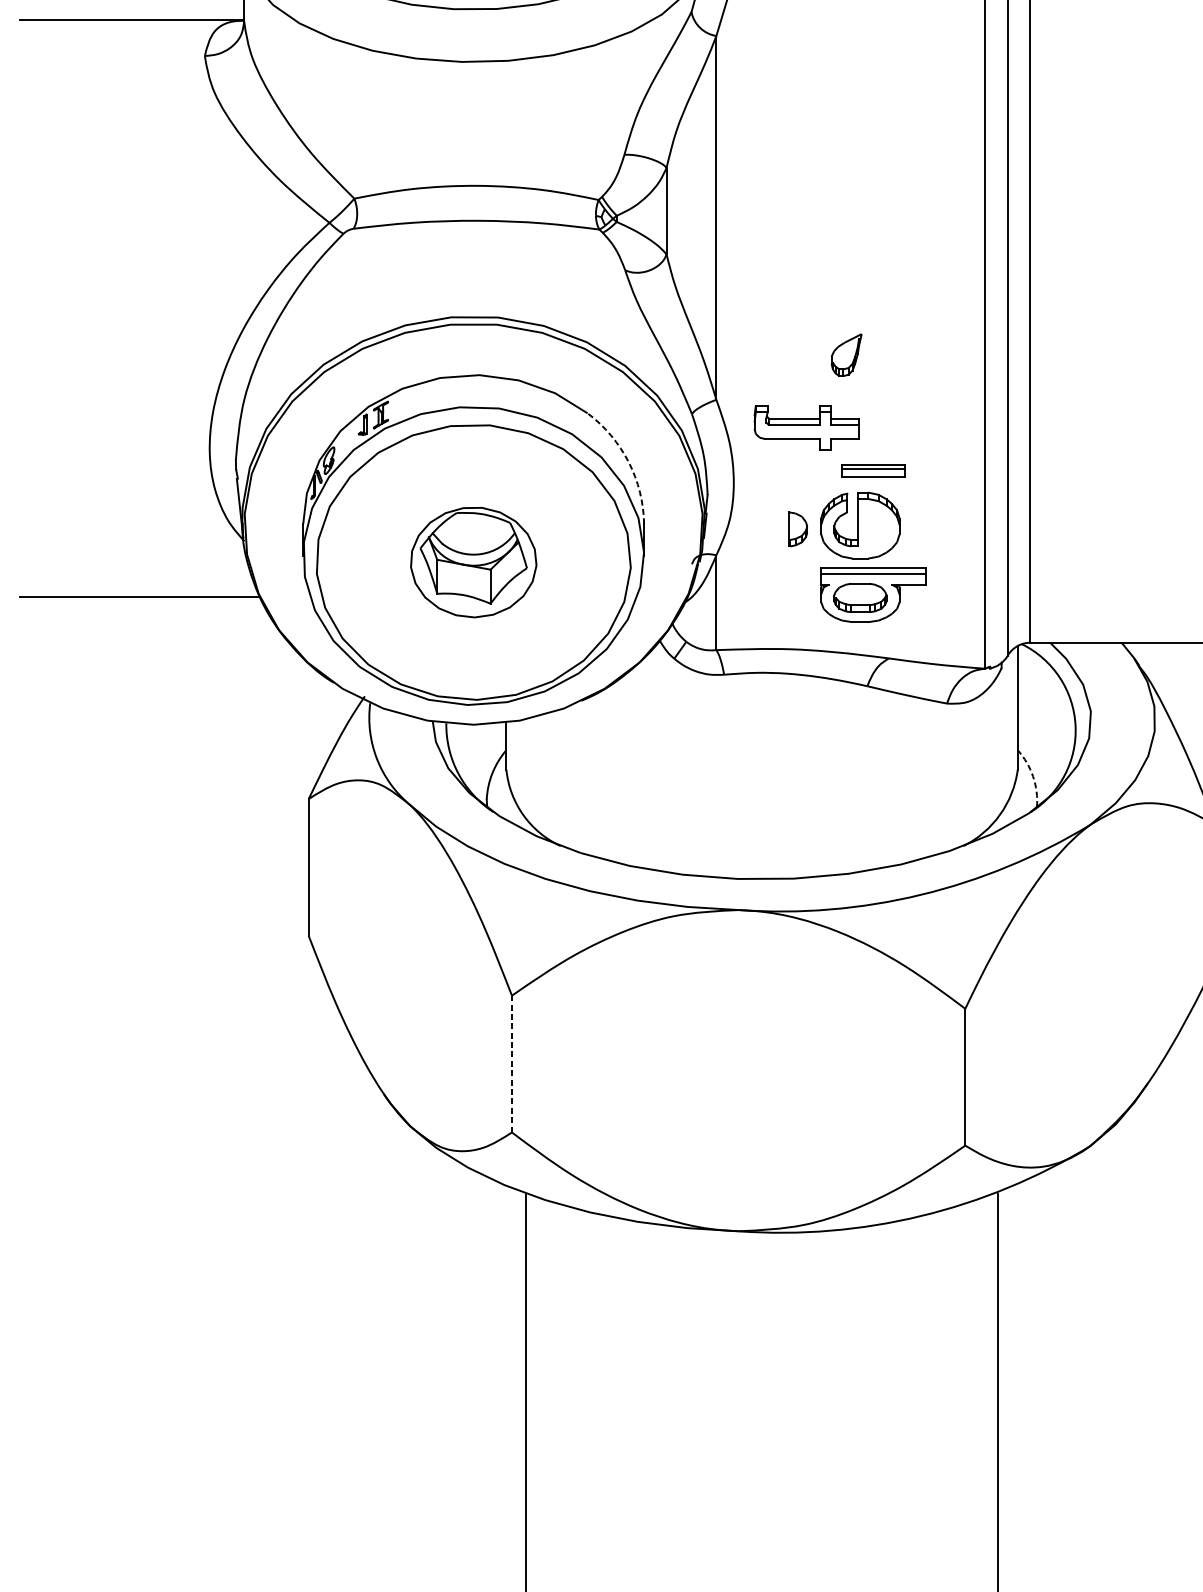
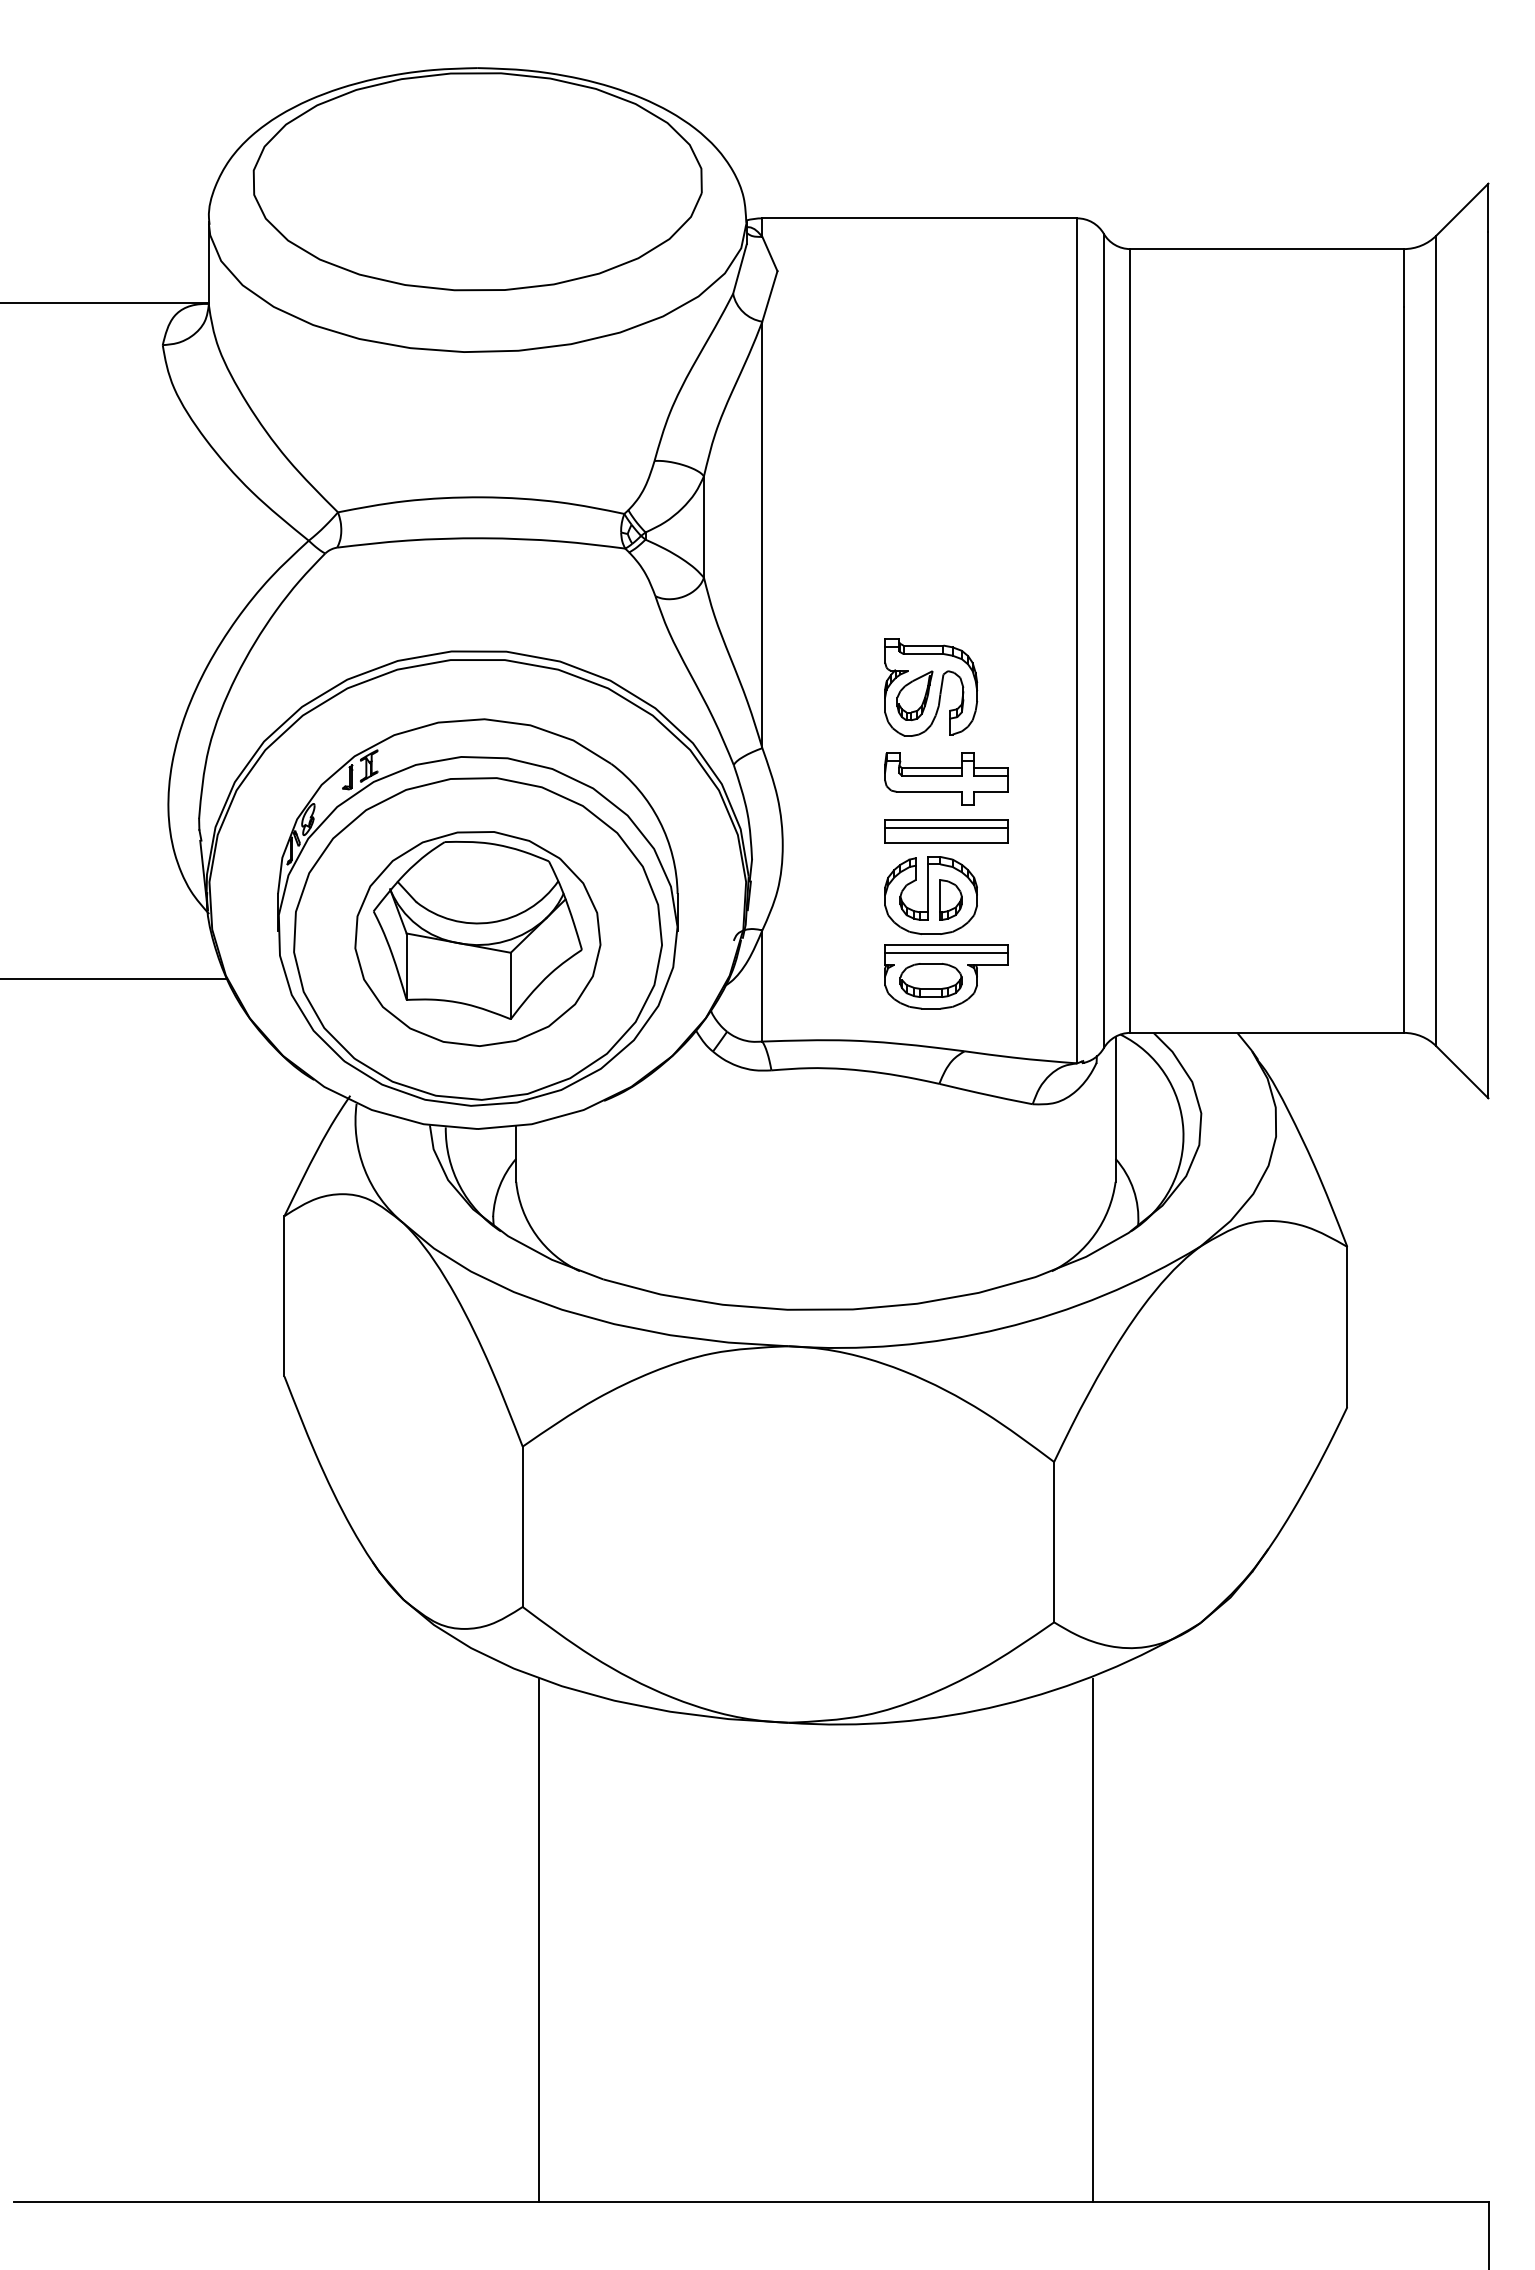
part: (860, 348) -> (931, 687), added
part: (806, 427) -> (946, 778), moved
arc: (628, 462) -> (659, 821), dashed -> solid
part: (873, 470) -> (946, 831), size x1.67
part: (797, 528) -> (950, 899), moved
part: (473, 562) -> (477, 938), size x1.67
arc: (1033, 776) -> (1133, 1189), dashed -> solid
line: (511, 1063) -> (522, 1526), dashed -> solid

